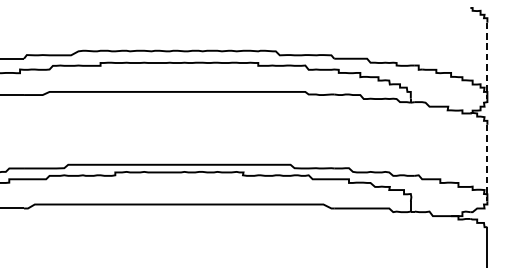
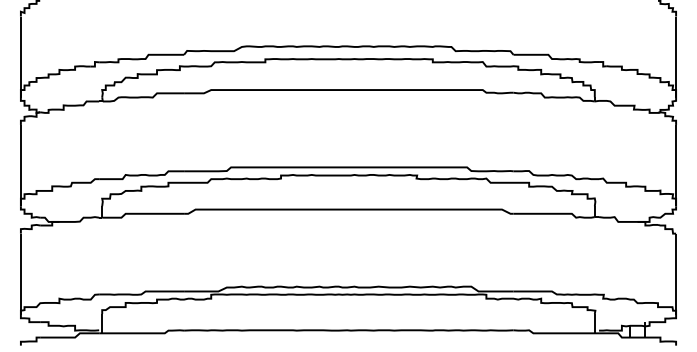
line: (487, 61) -> (676, 57), dashed -> solid
line: (487, 162) -> (676, 165), dashed -> solid

